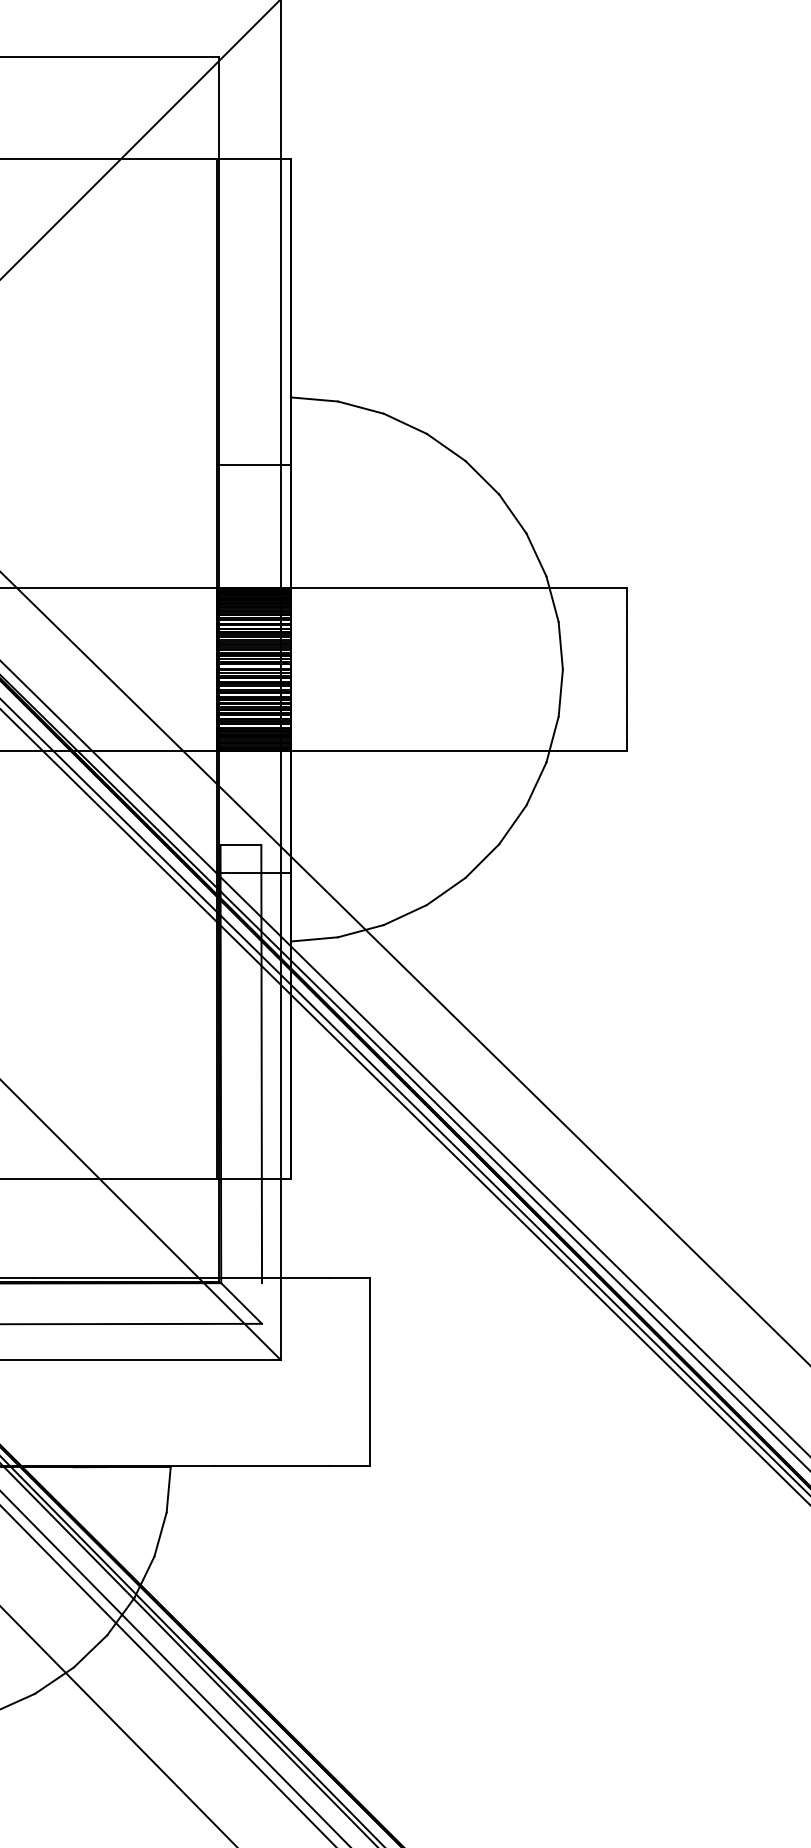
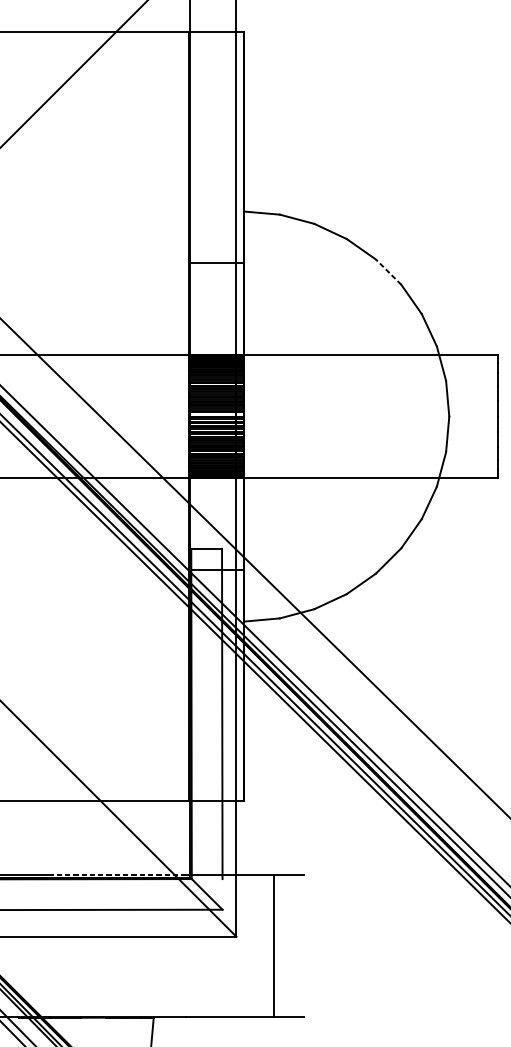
line: (482, 477) -> (388, 271), solid -> dashed
line: (123, 1277) -> (118, 874), solid -> dashed
line: (369, 1371) -> (274, 945), moved

